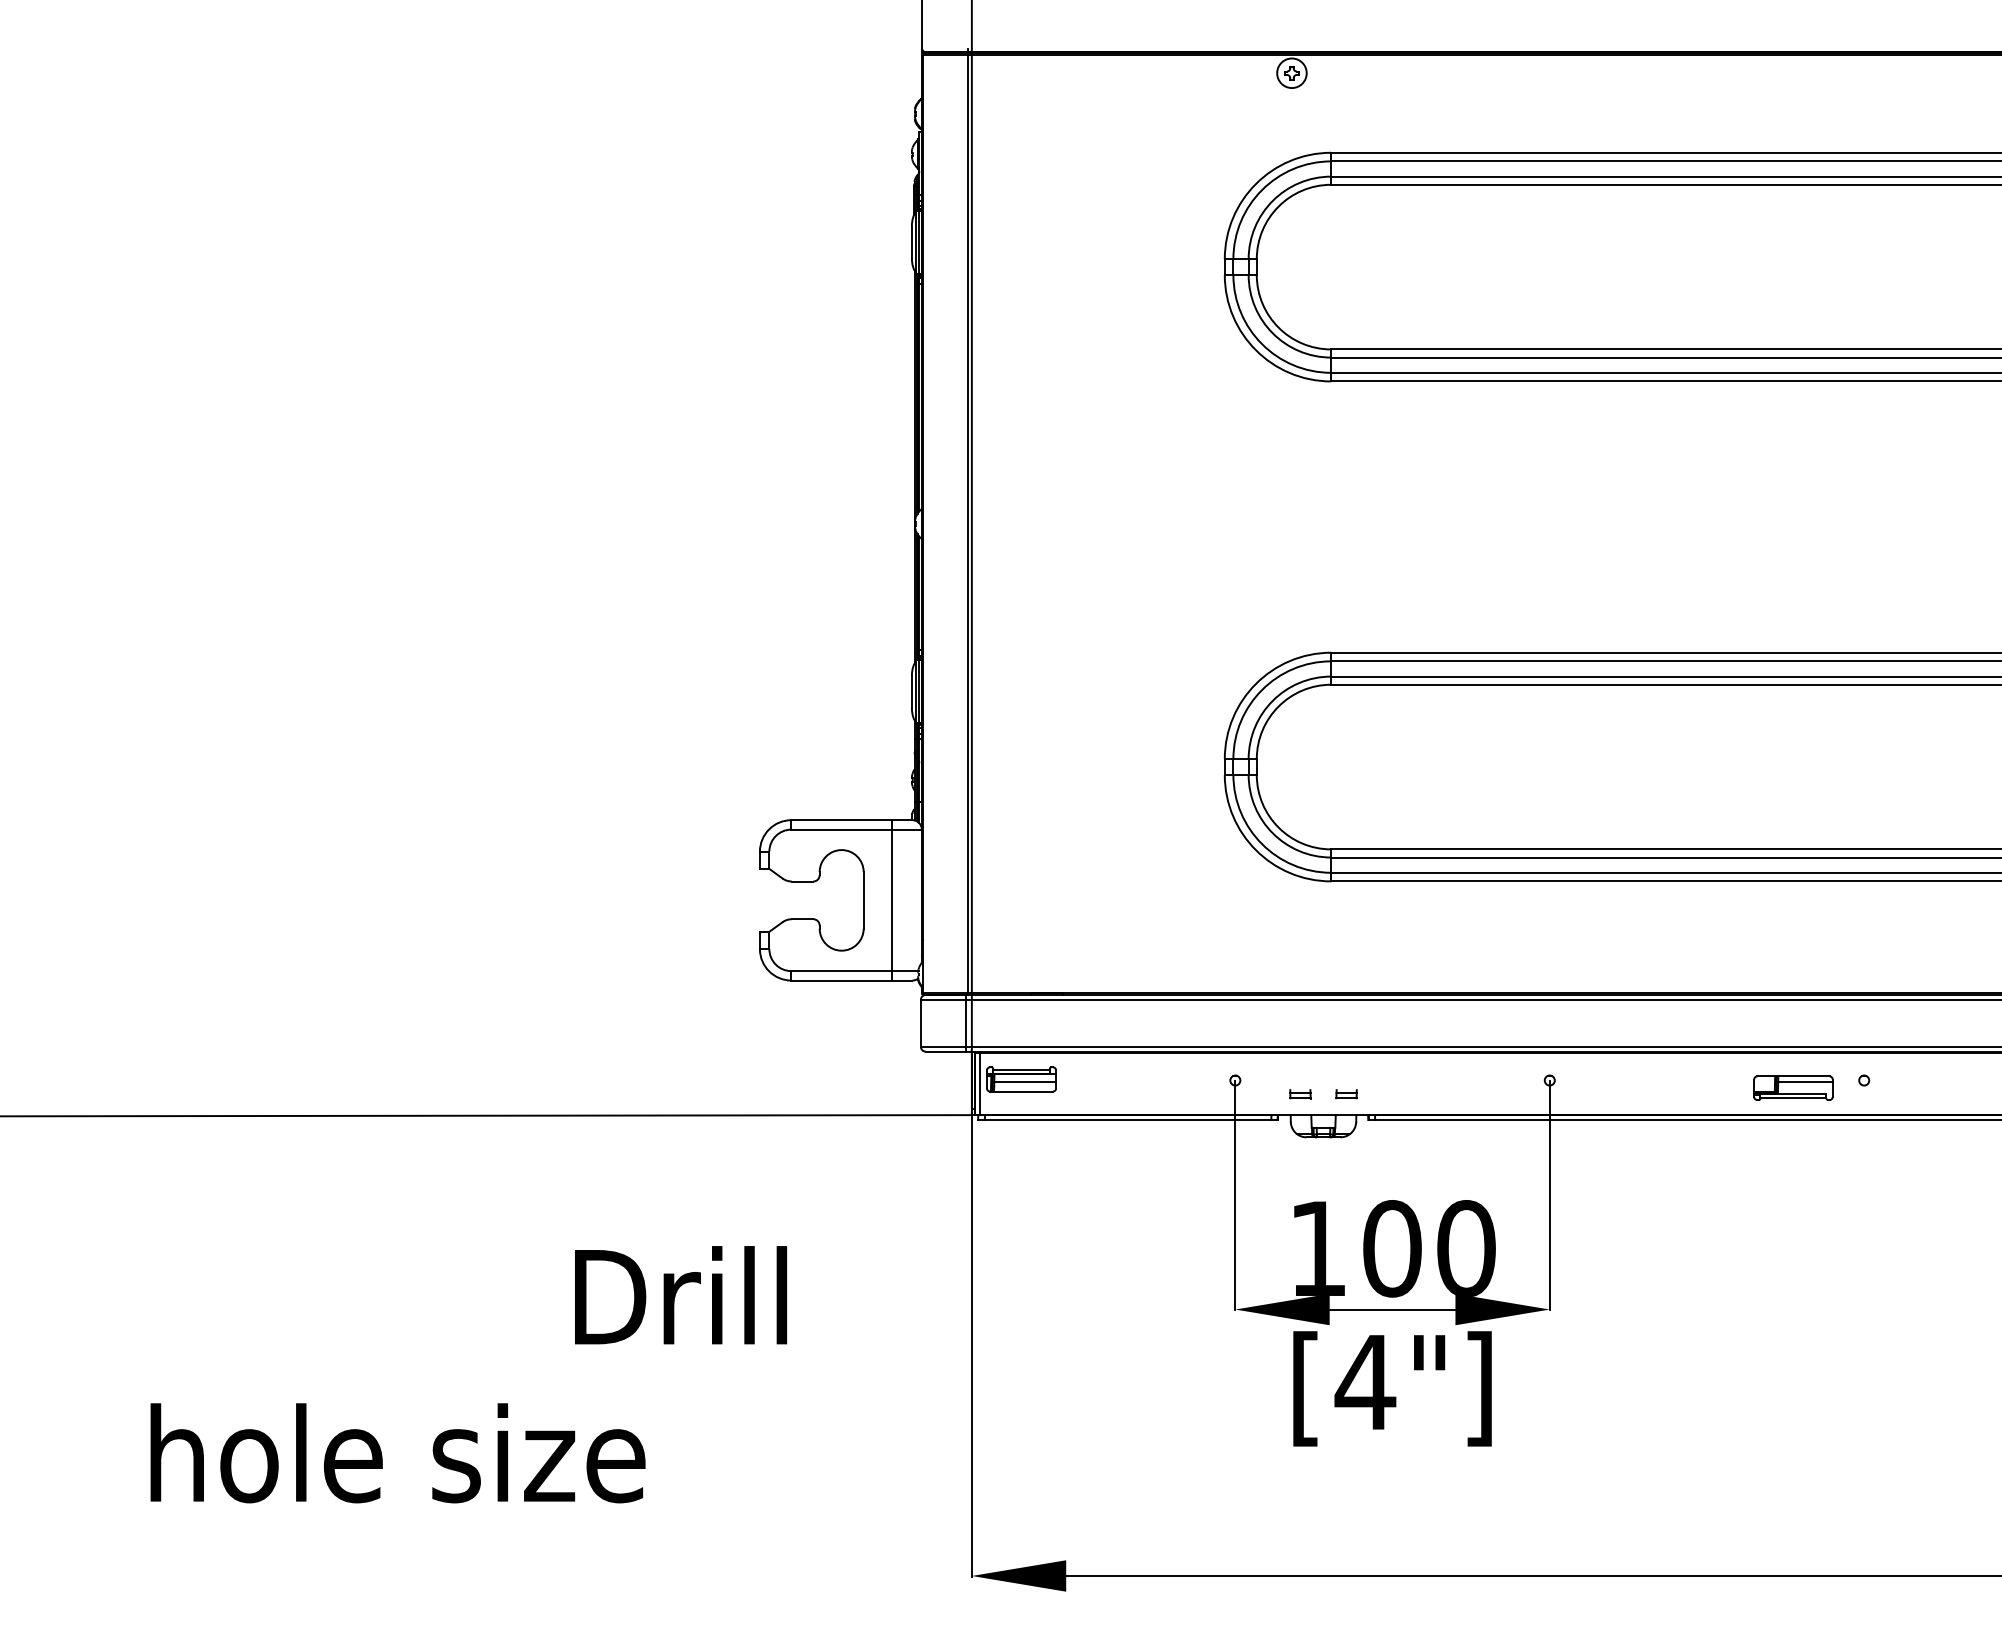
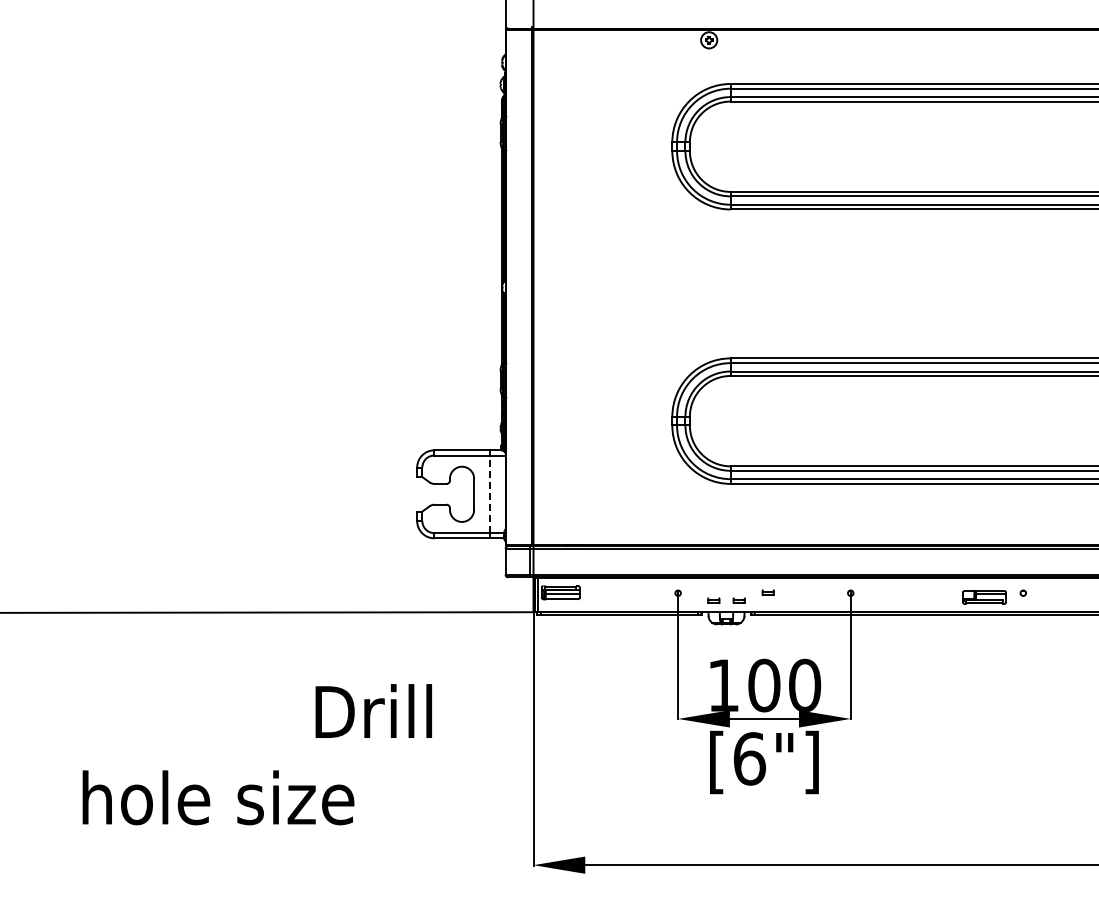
line: (891, 900) -> (489, 494), solid -> dashed
part: (1398, 1079) -> (767, 592), added
text: (1365, 1381) -> (749, 758), [4"] -> [6"]

